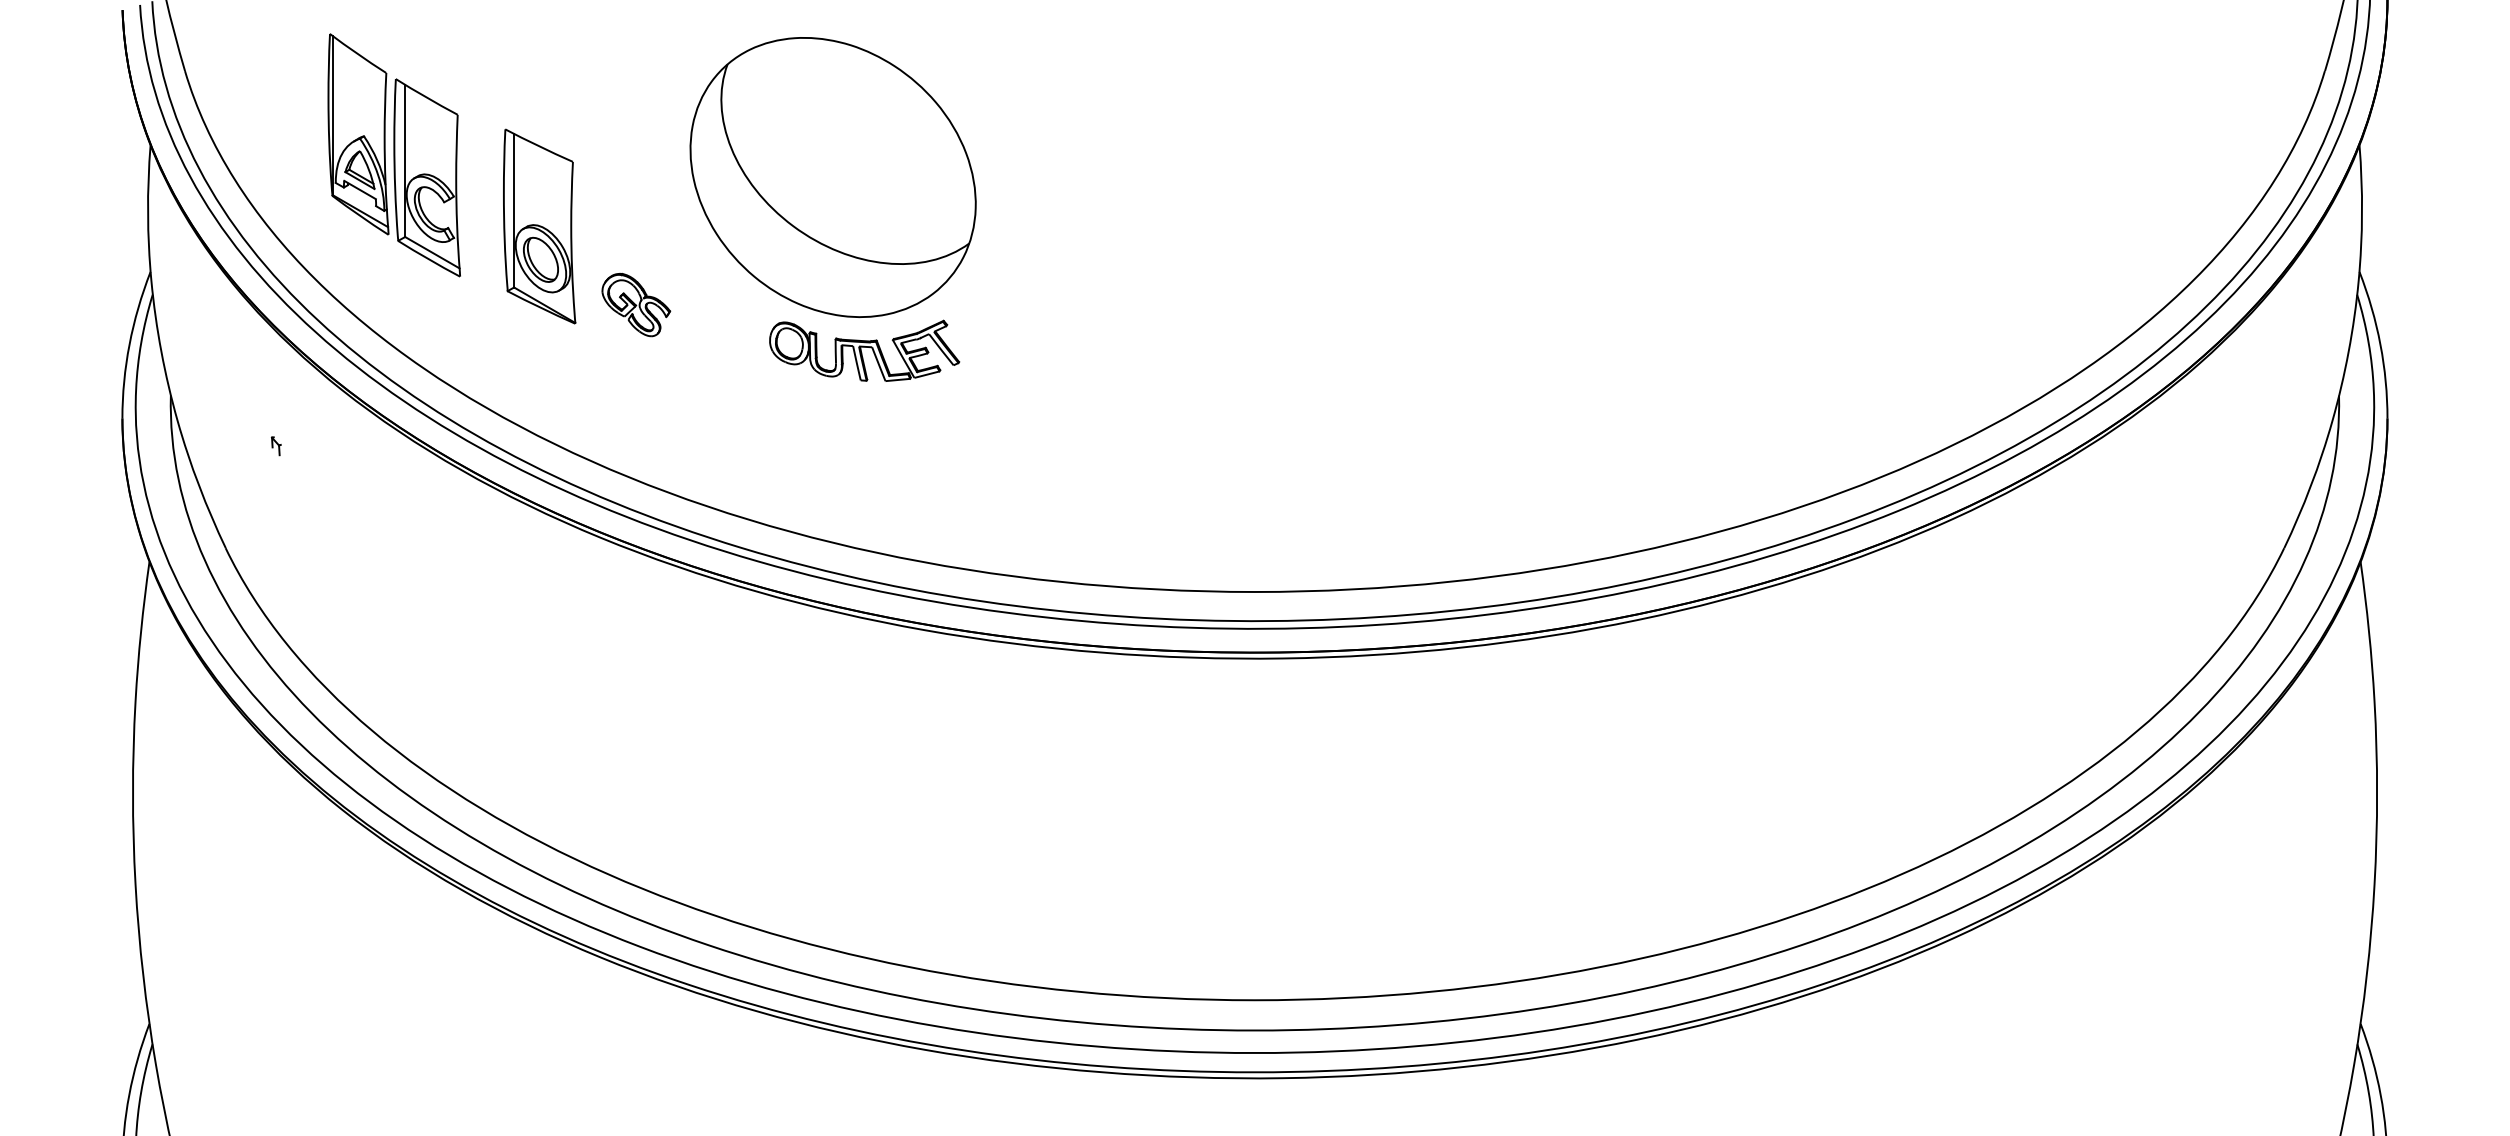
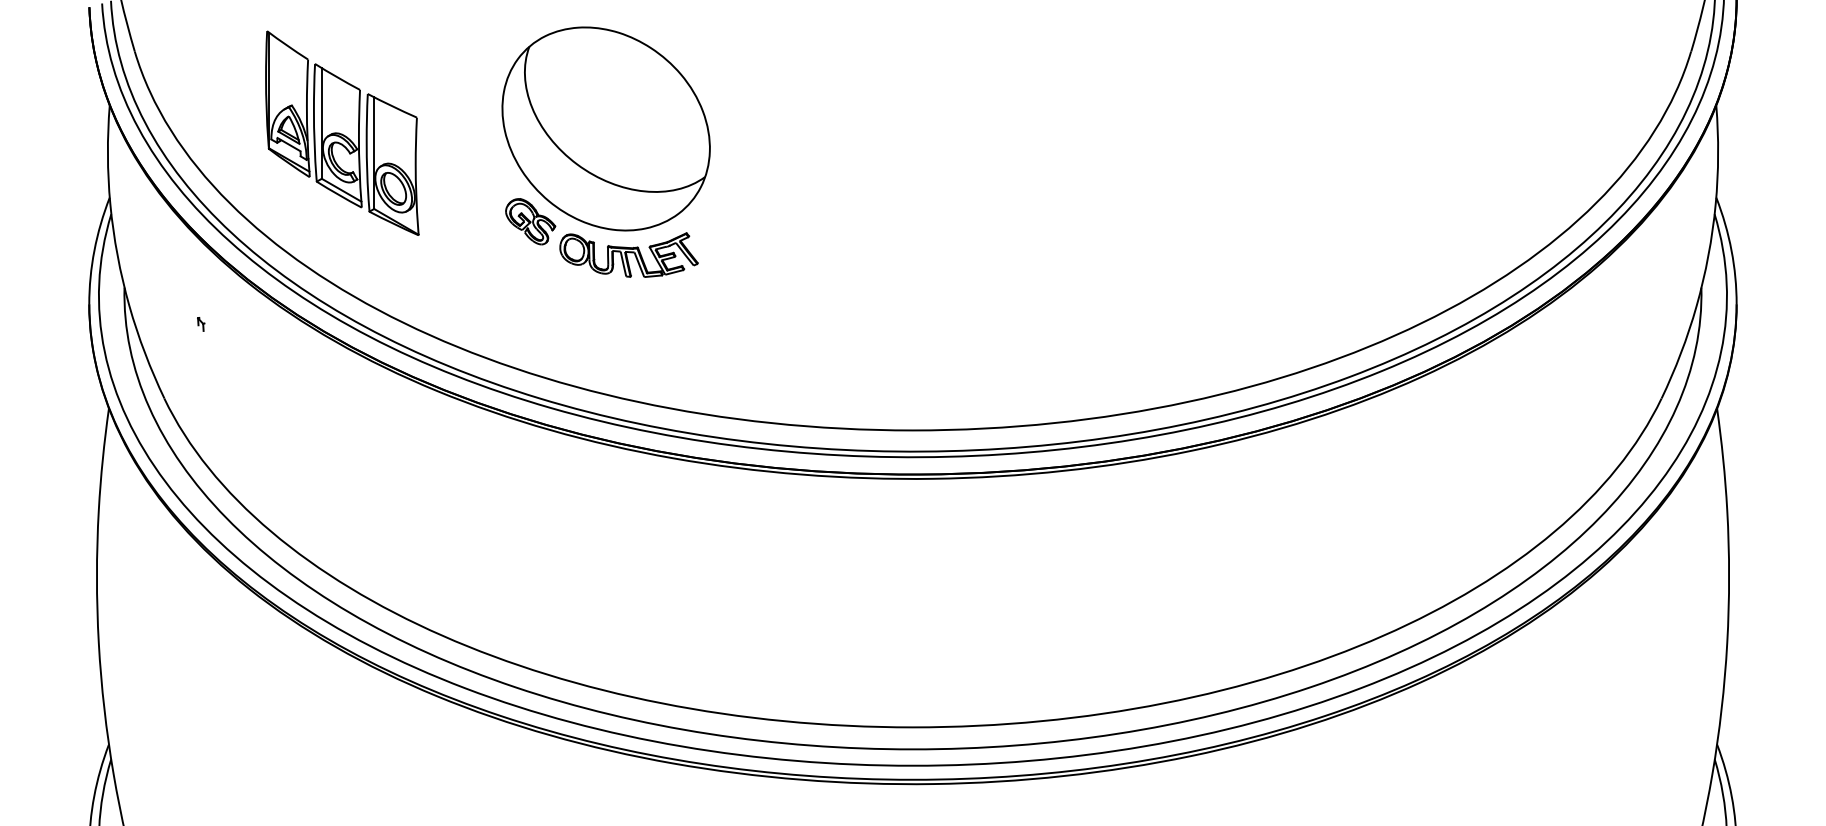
part: (393, 155) -> (313, 119), moved
part: (636, 305) -> (530, 222), moved

